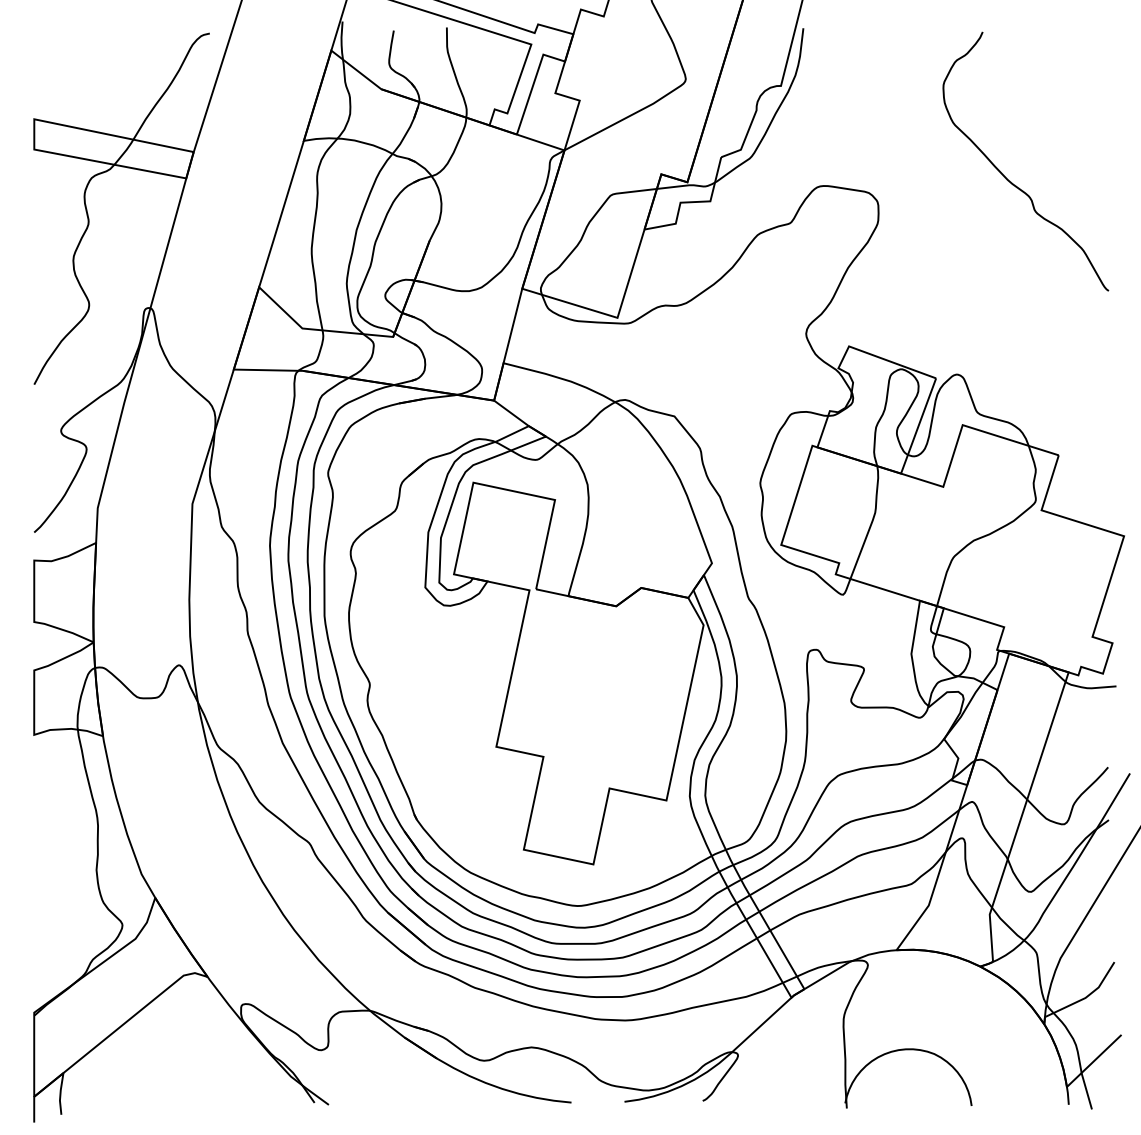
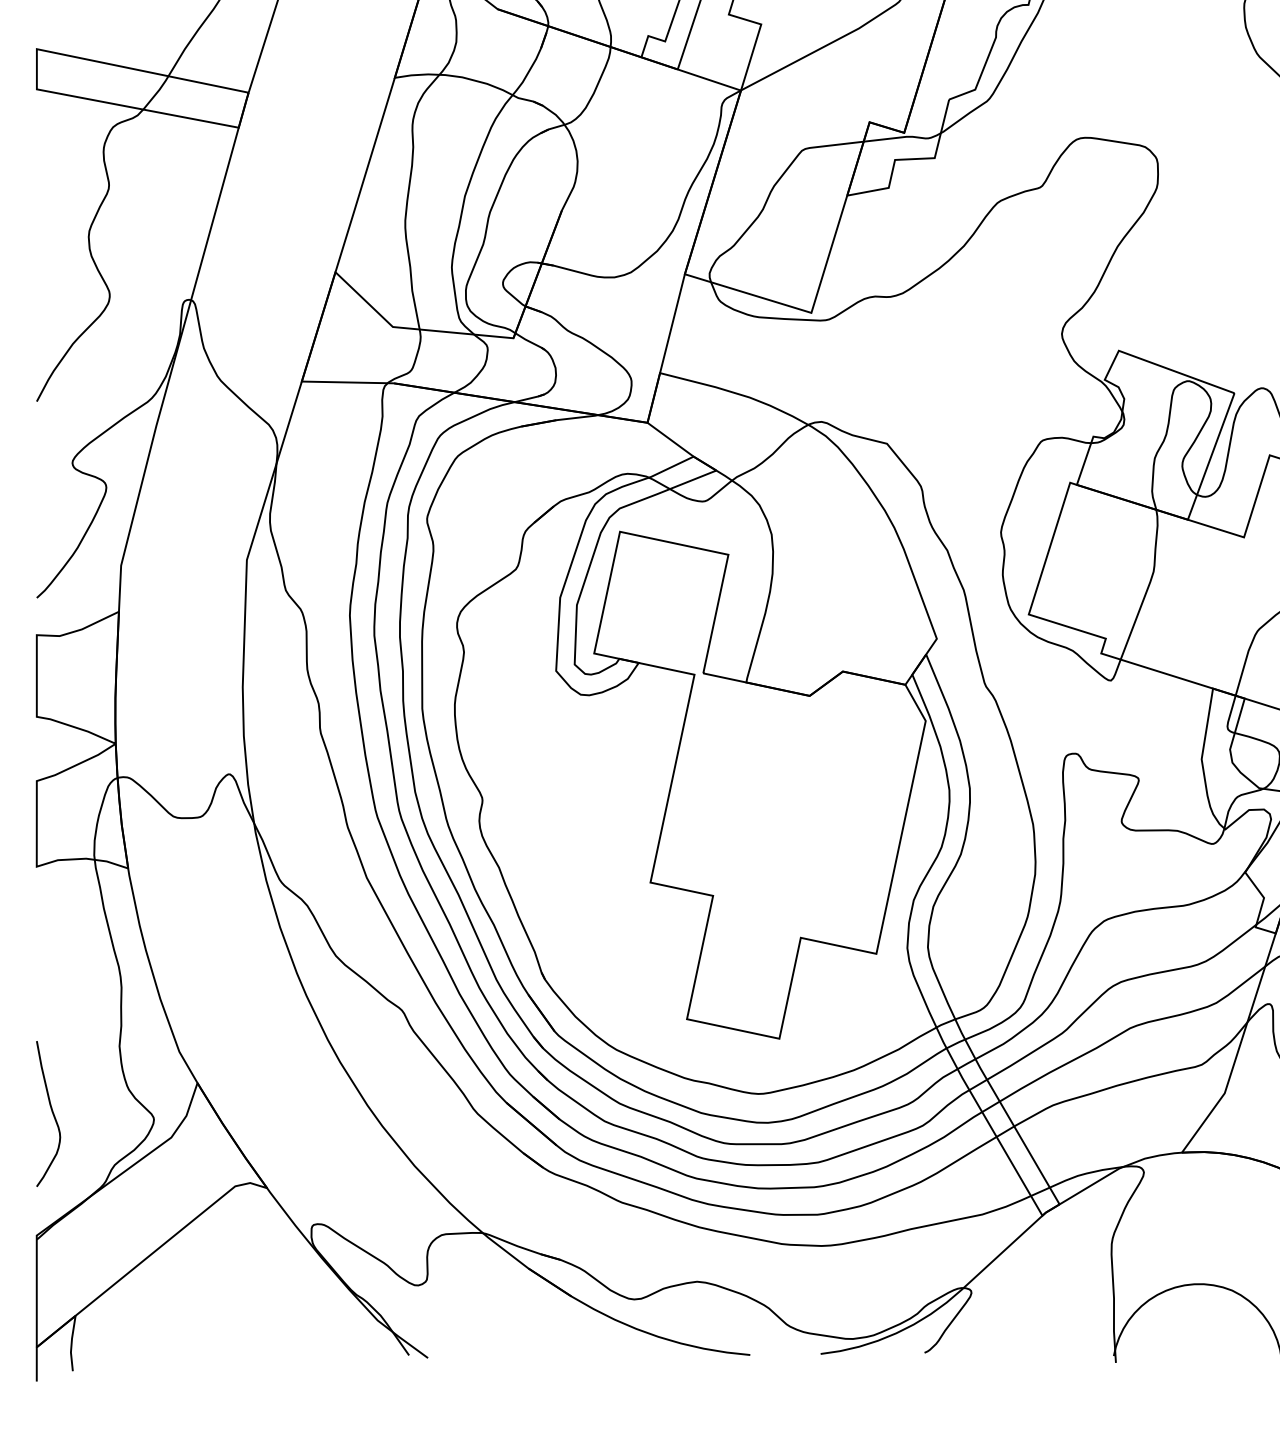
curve: (45, 920) -> (51, 1113), added

